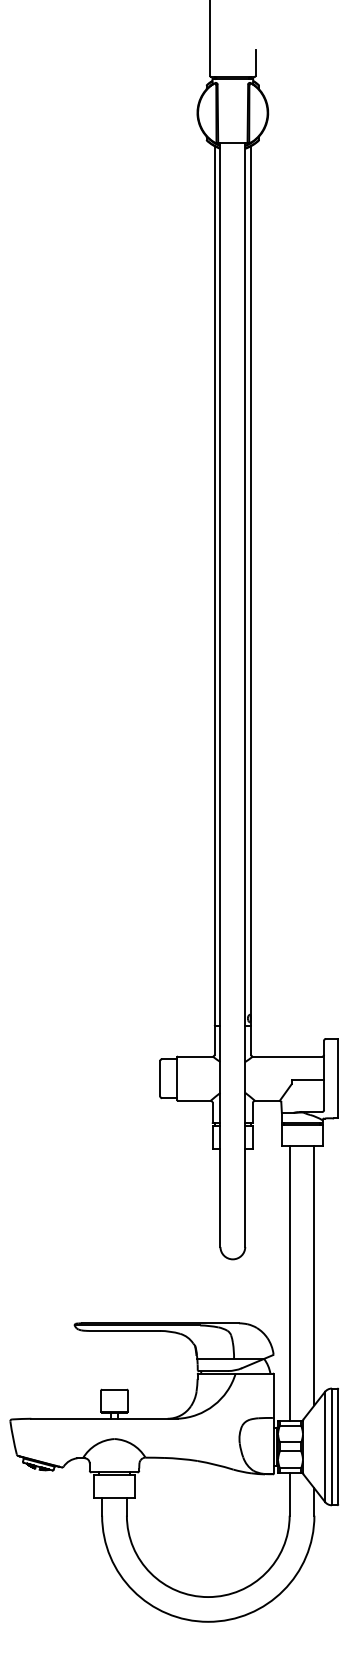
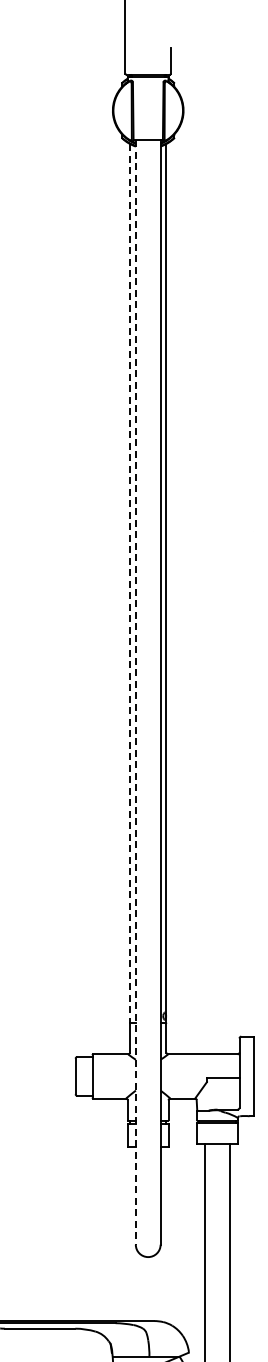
line: (214, 585) -> (129, 583), solid -> dashed
line: (220, 695) -> (135, 693), solid -> dashed

